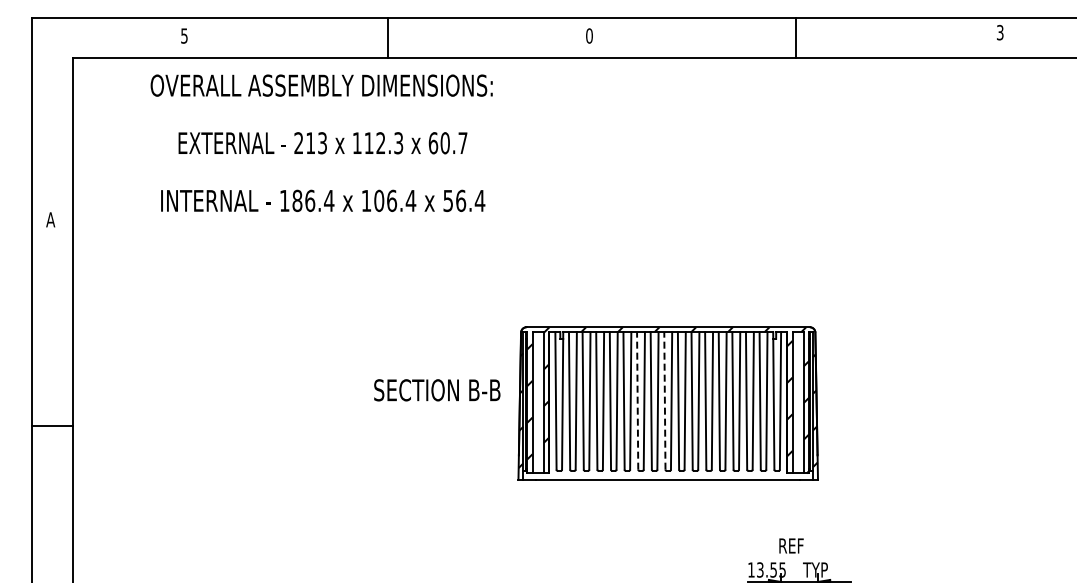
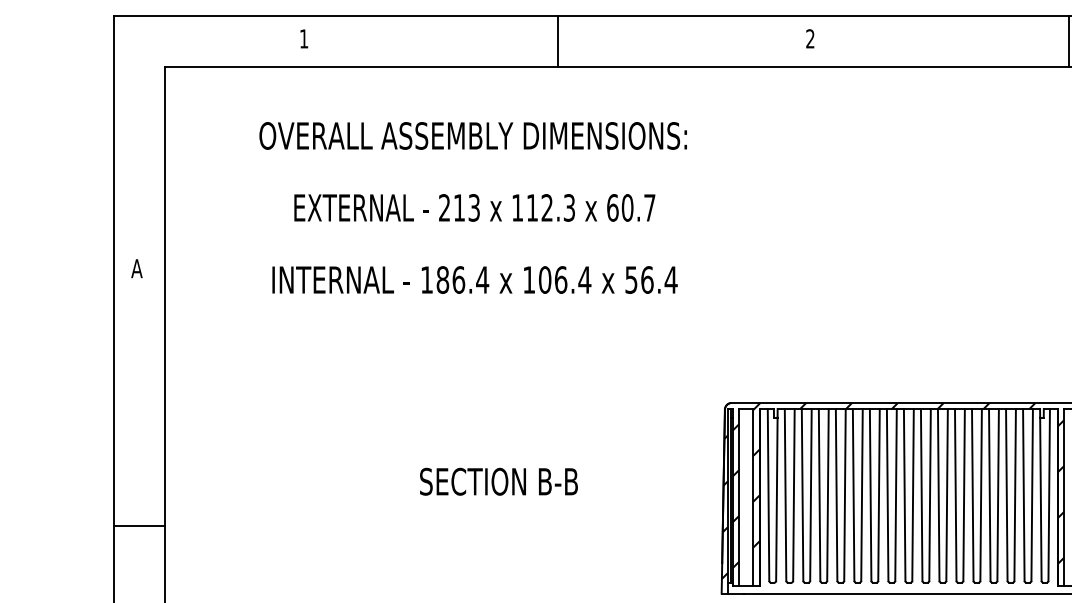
text: (184, 35) -> (304, 38), 5 -> 1
text: (589, 35) -> (810, 38), 0 -> 2
text: (321, 142) -> (472, 207), moved
text: (437, 390) -> (499, 482), moved
line: (637, 400) -> (870, 494), dashed -> solid
line: (664, 400) -> (904, 494), dashed -> solid

